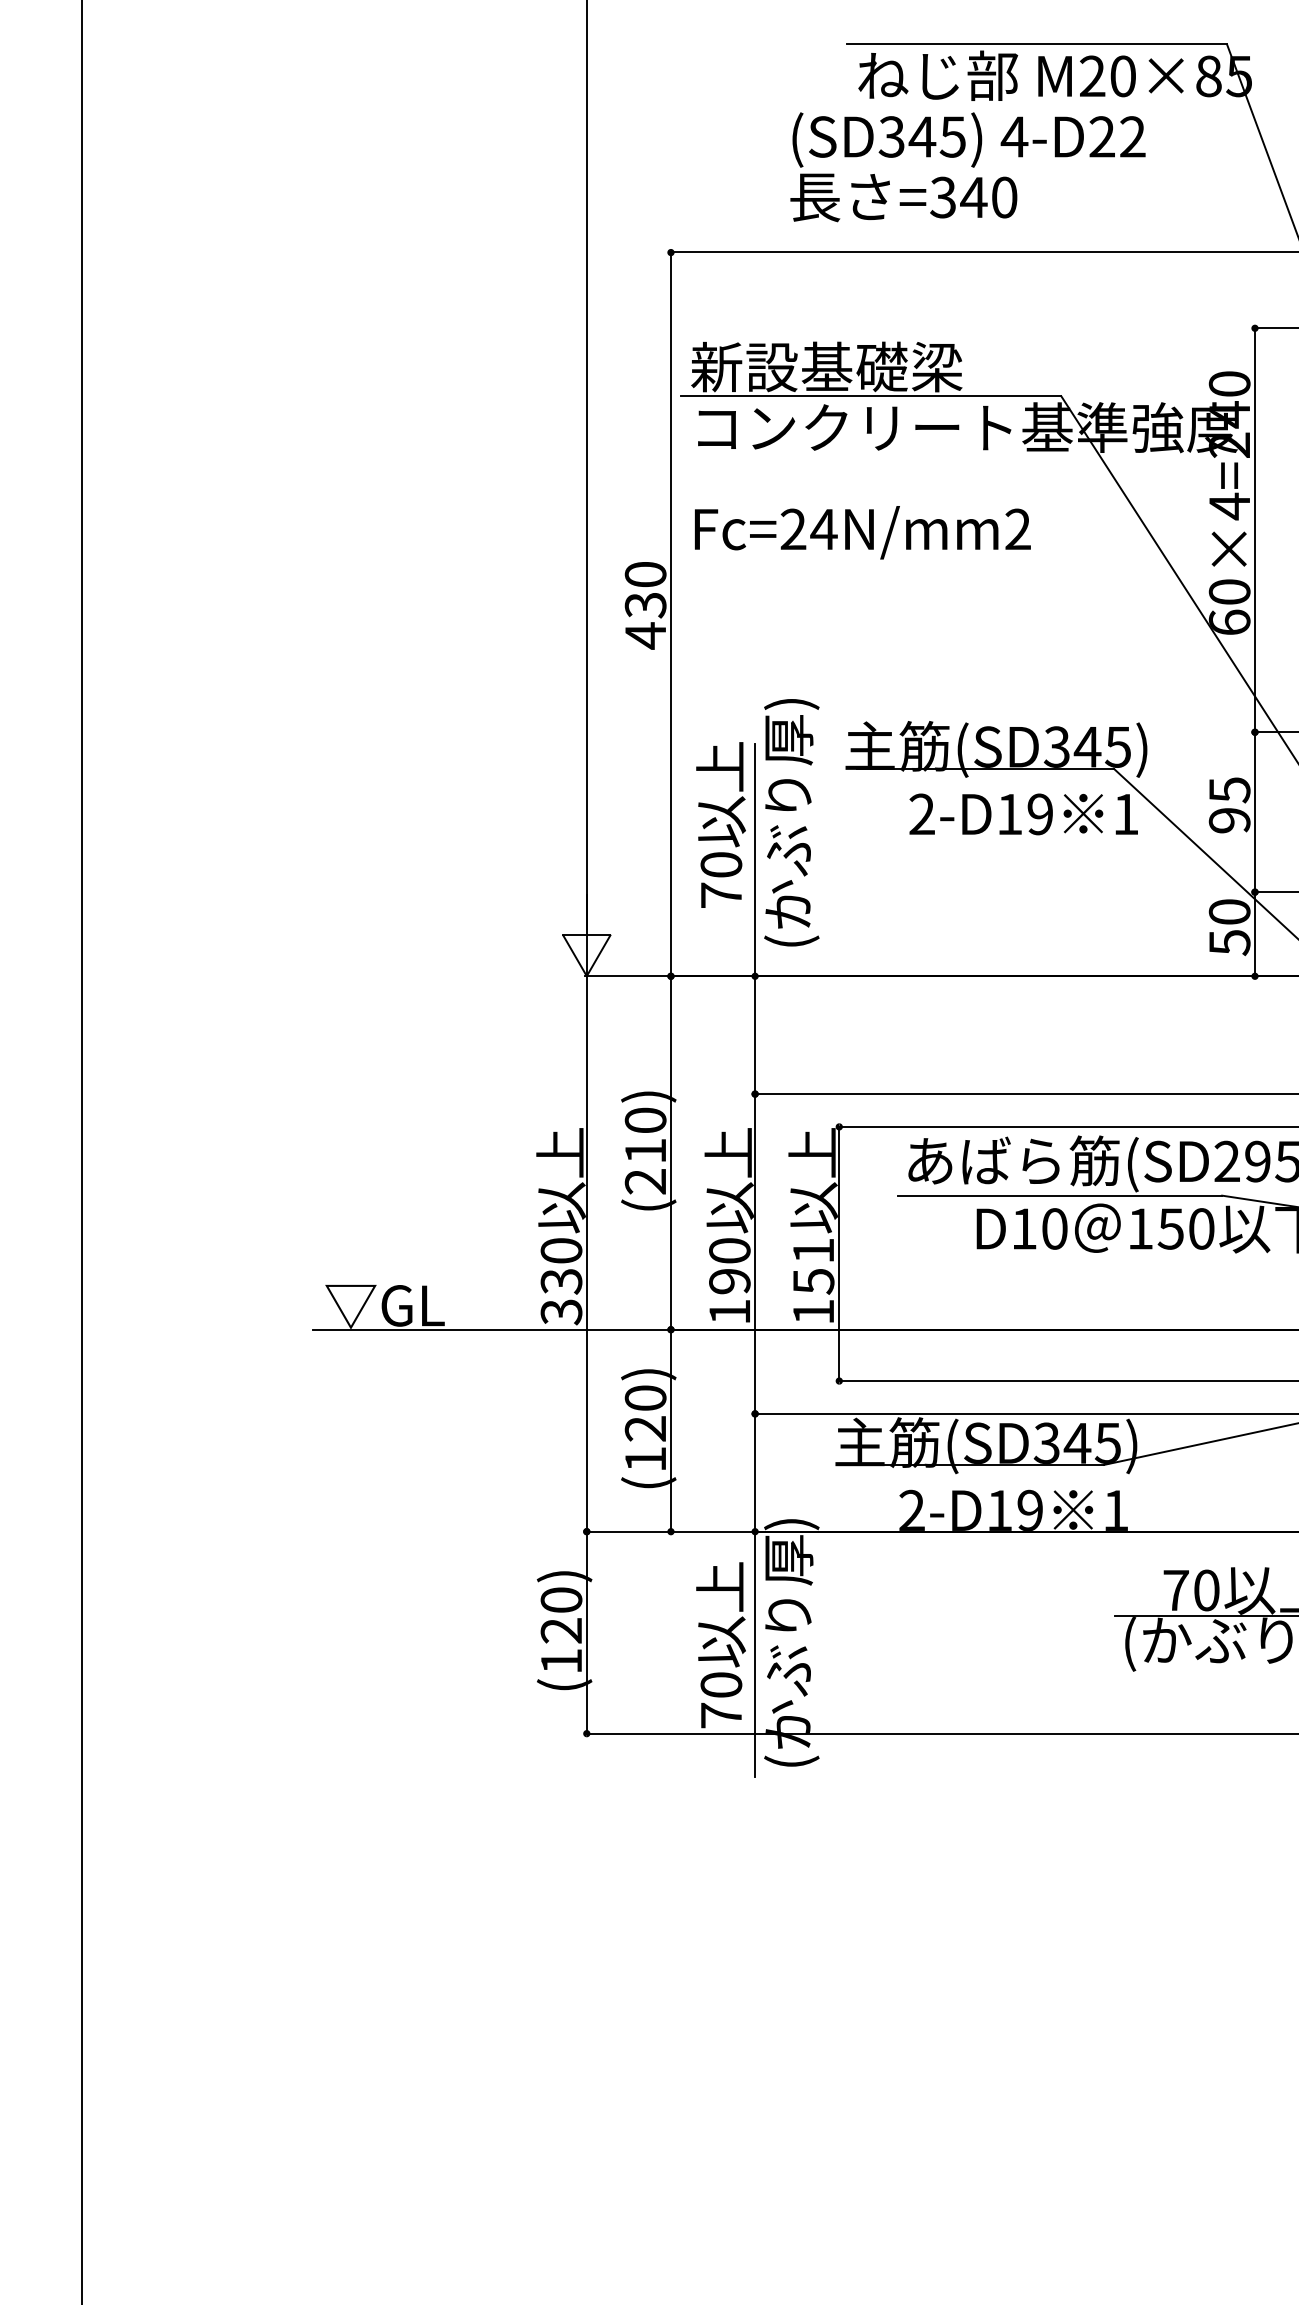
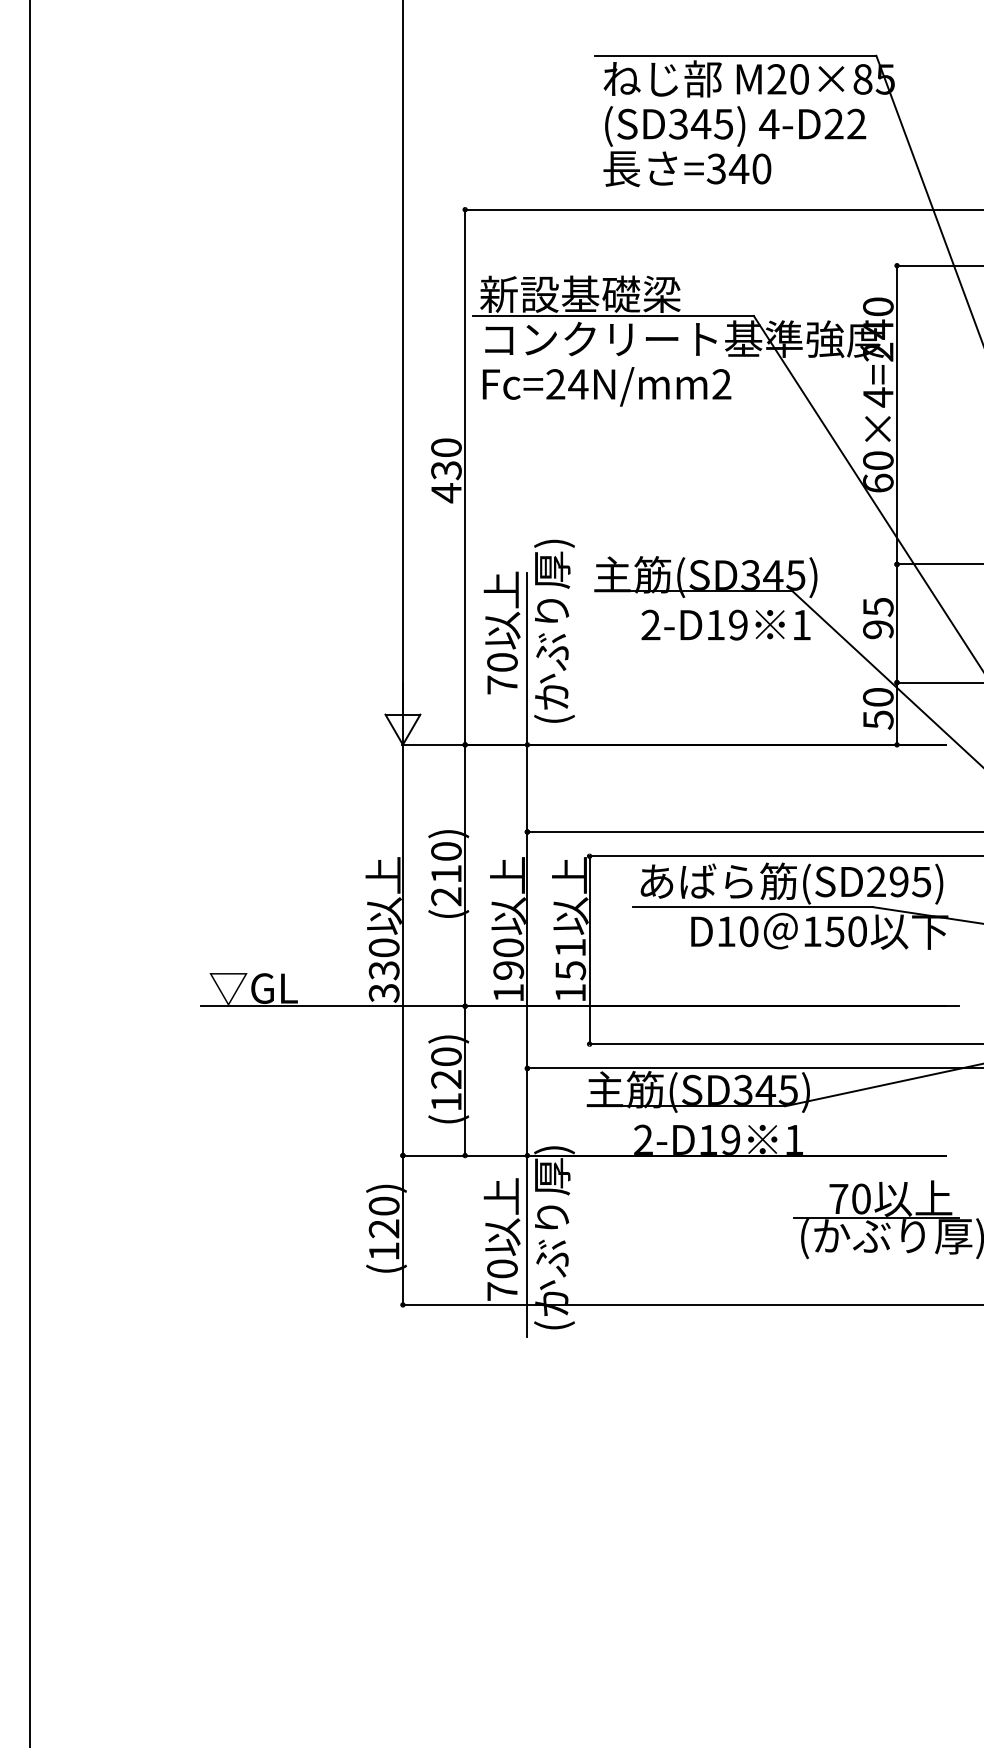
text: (967, 167) -> (734, 146), moved
text: (862, 532) -> (606, 386), moved

